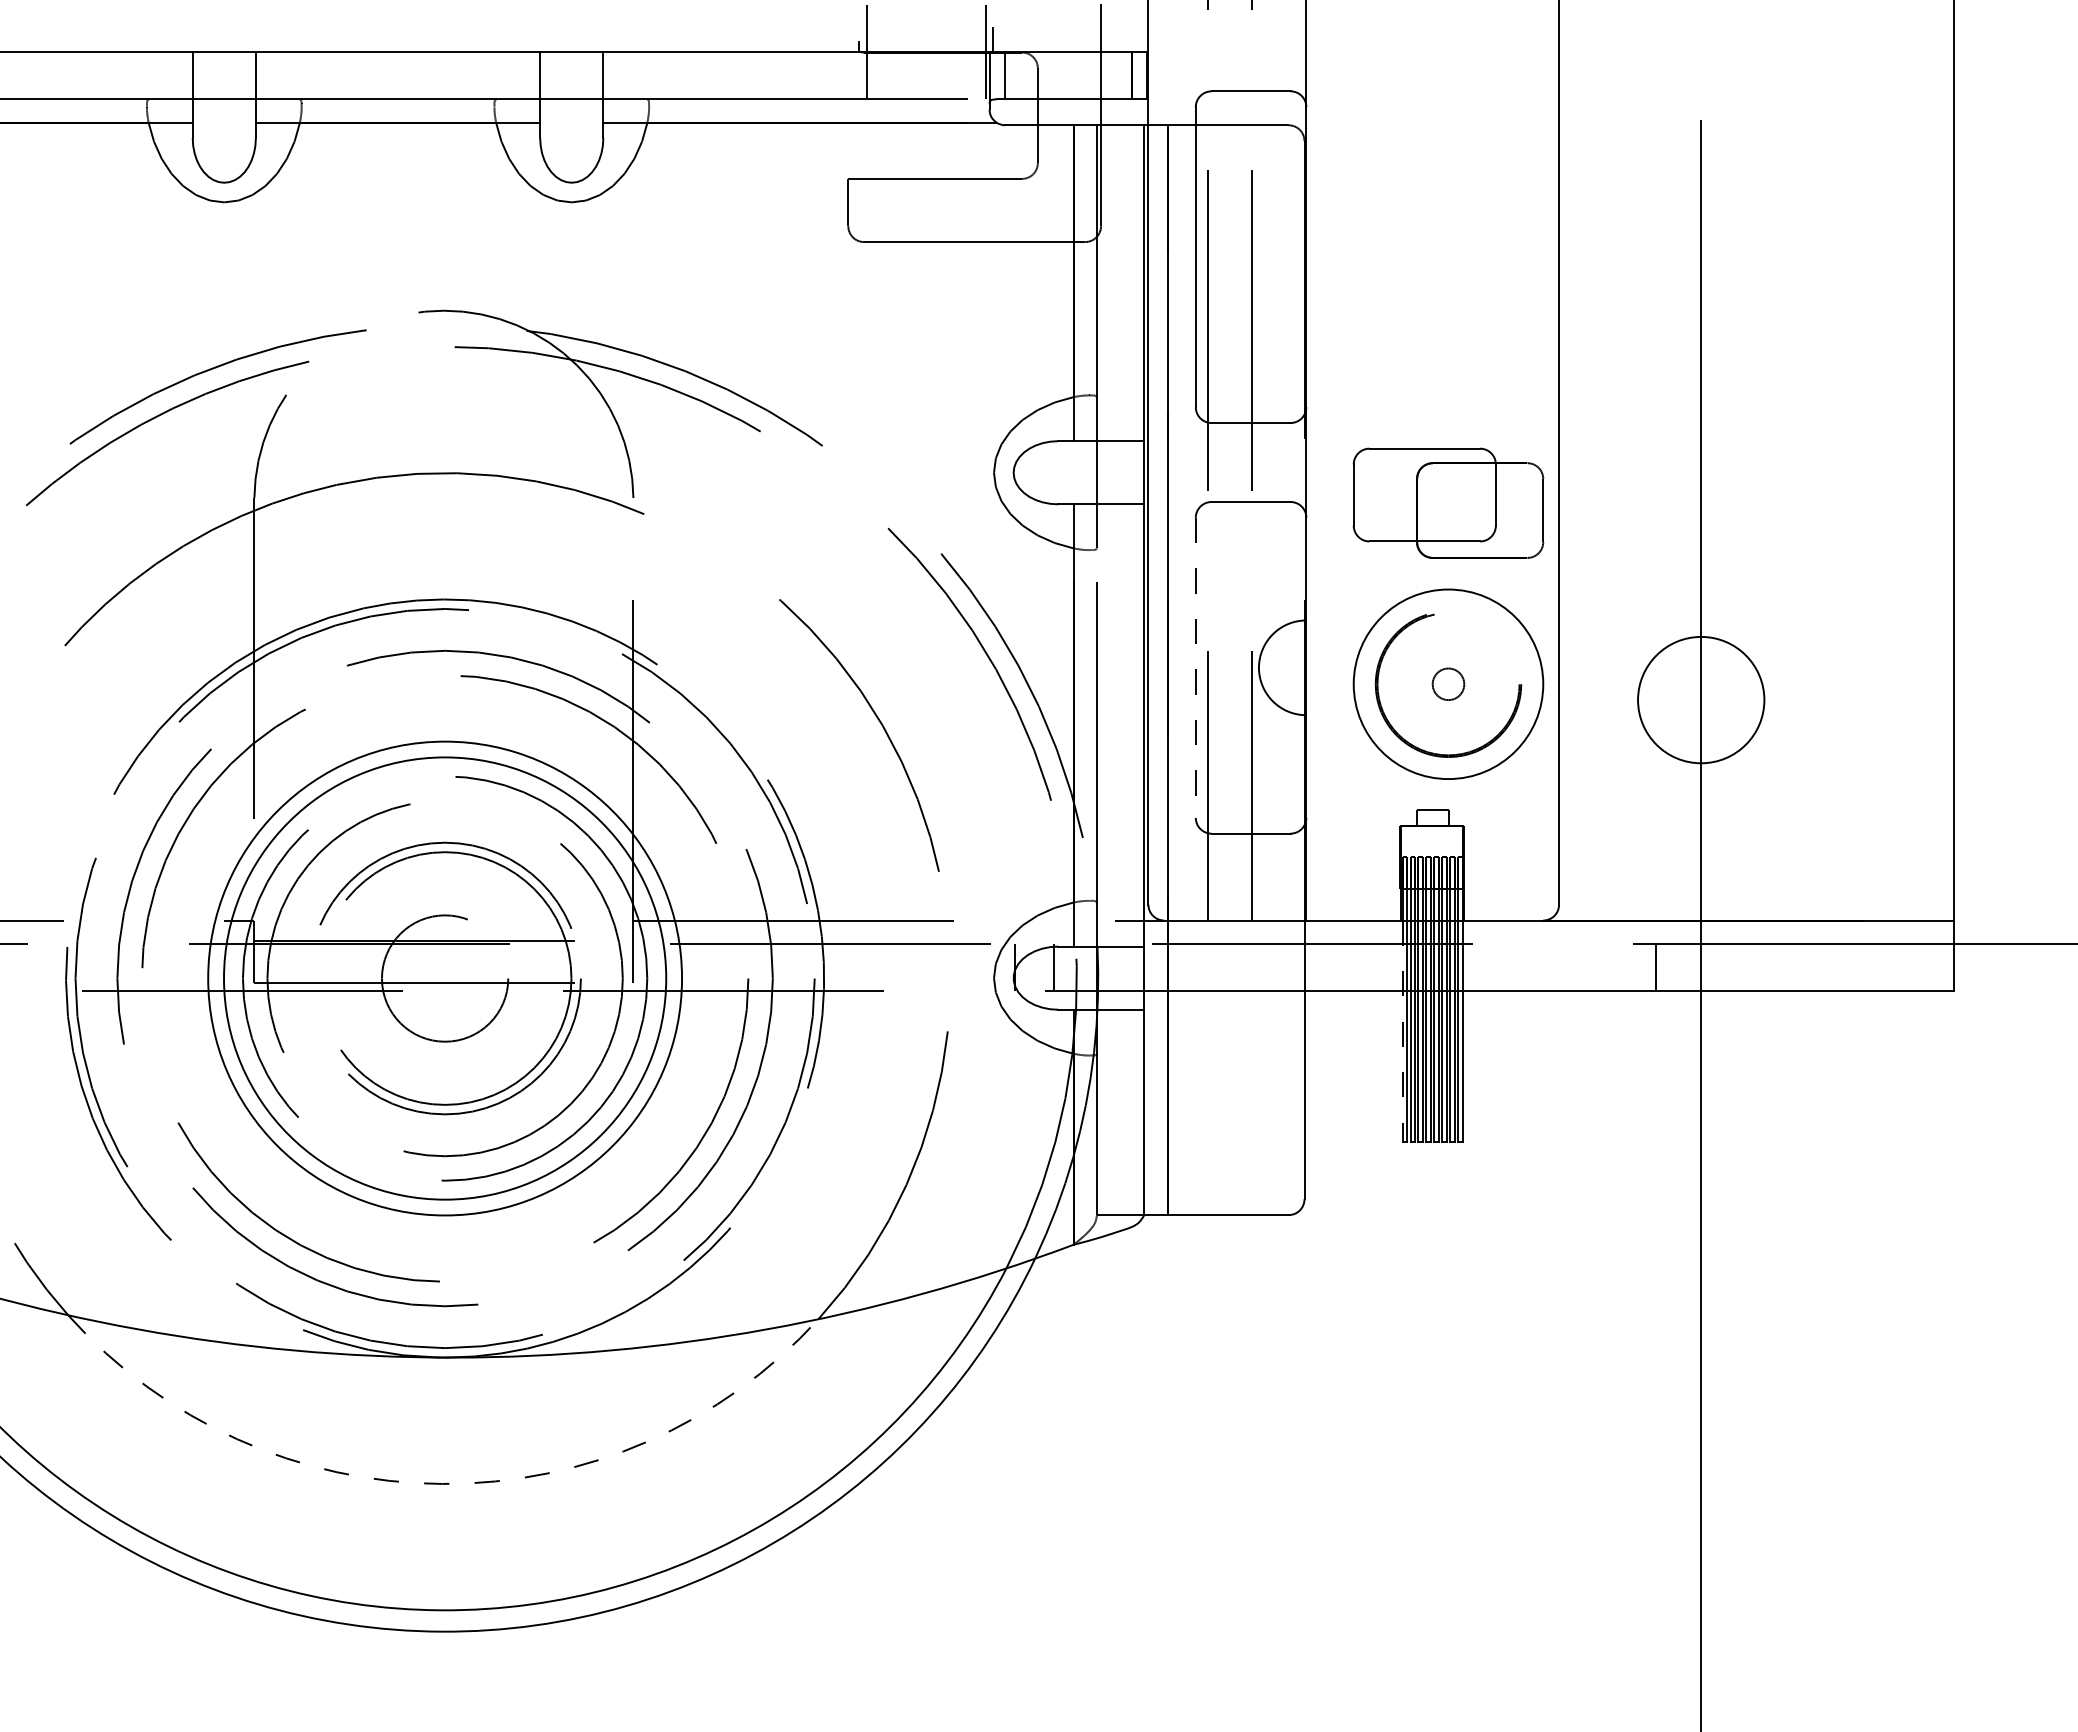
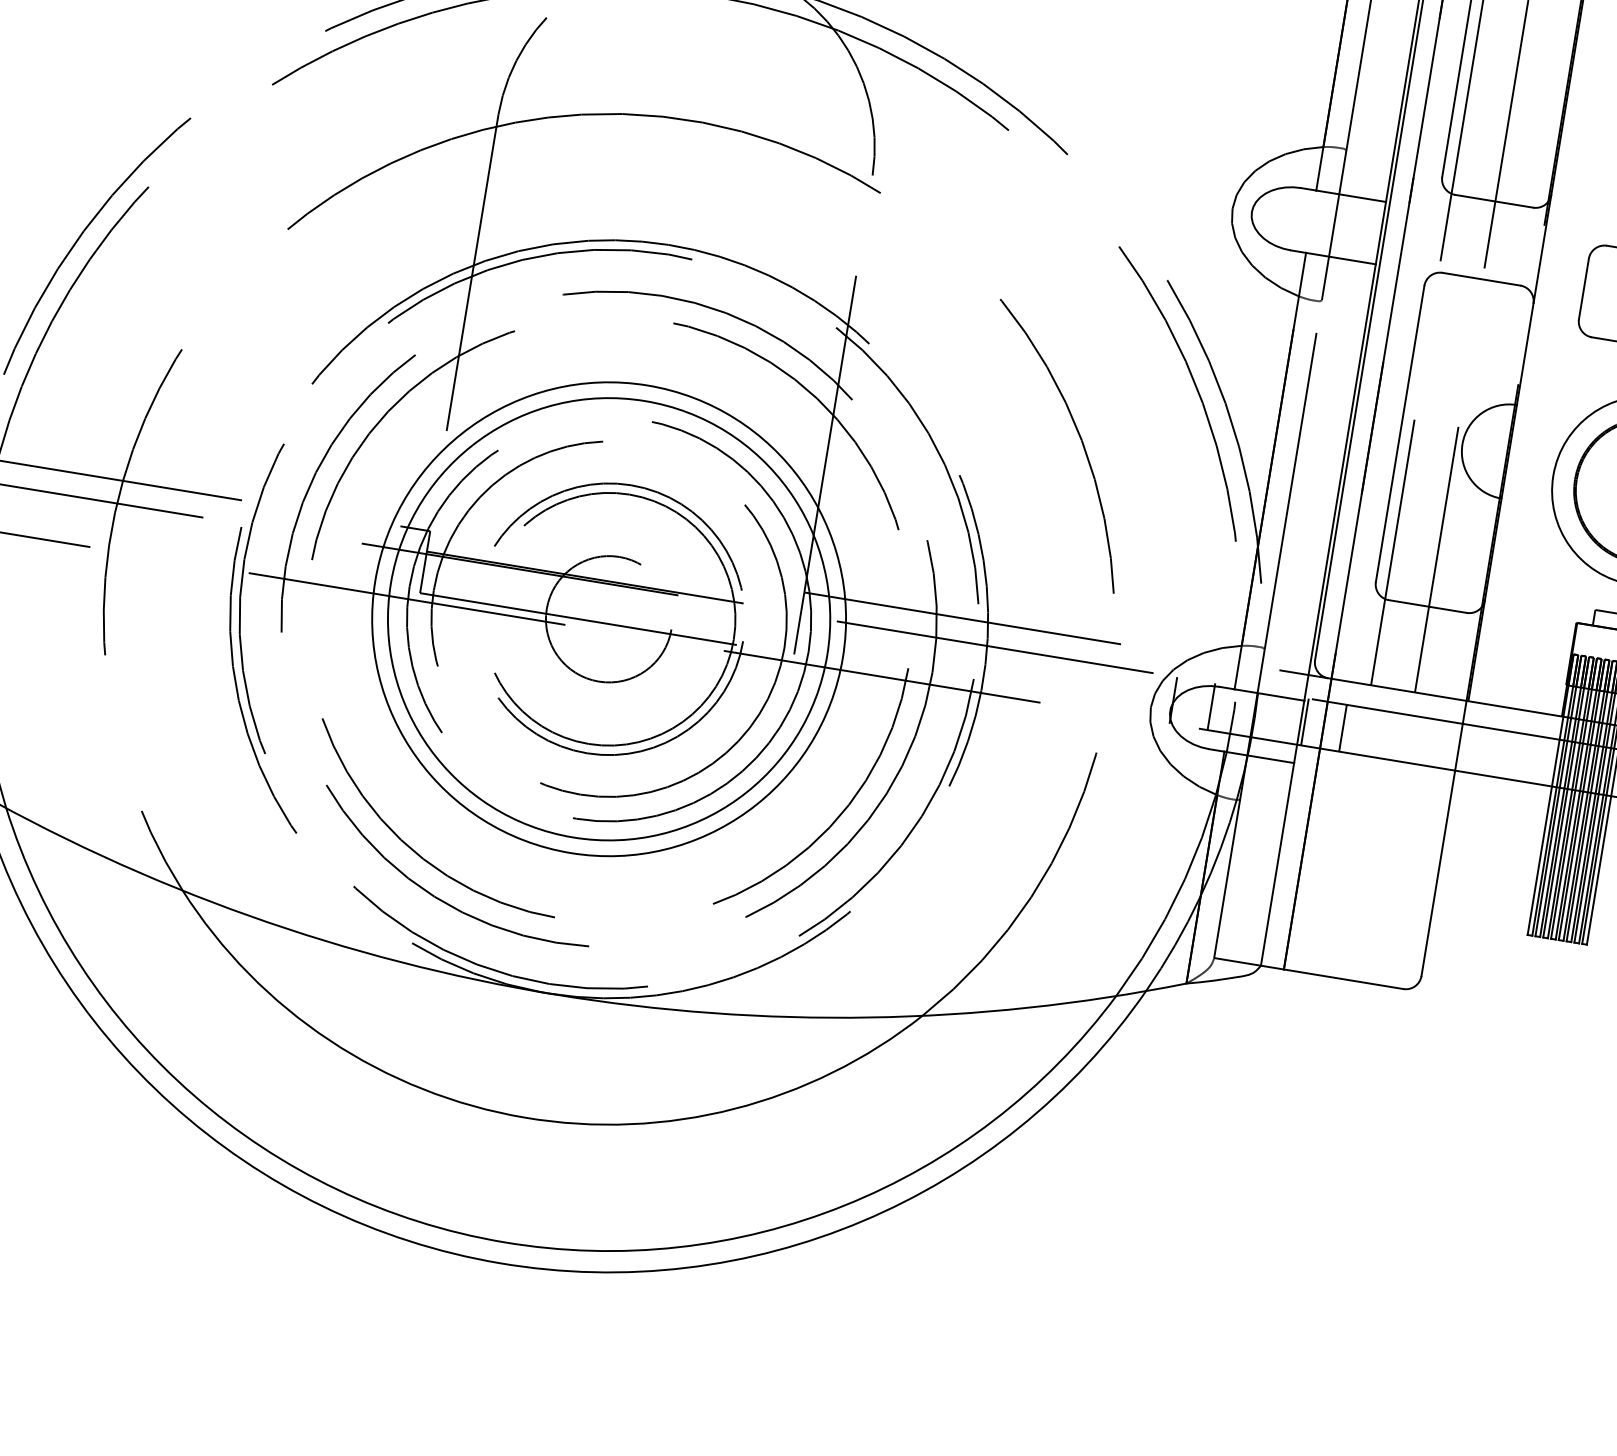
line: (1195, 668) -> (1399, 434), dashed -> solid
line: (1148, 967) -> (1305, 722), added
line: (1186, 967) -> (1342, 728), added
line: (1402, 1031) -> (1545, 826), dashed -> solid
arc: (442, 1483) -> (524, 1117), dashed -> solid

